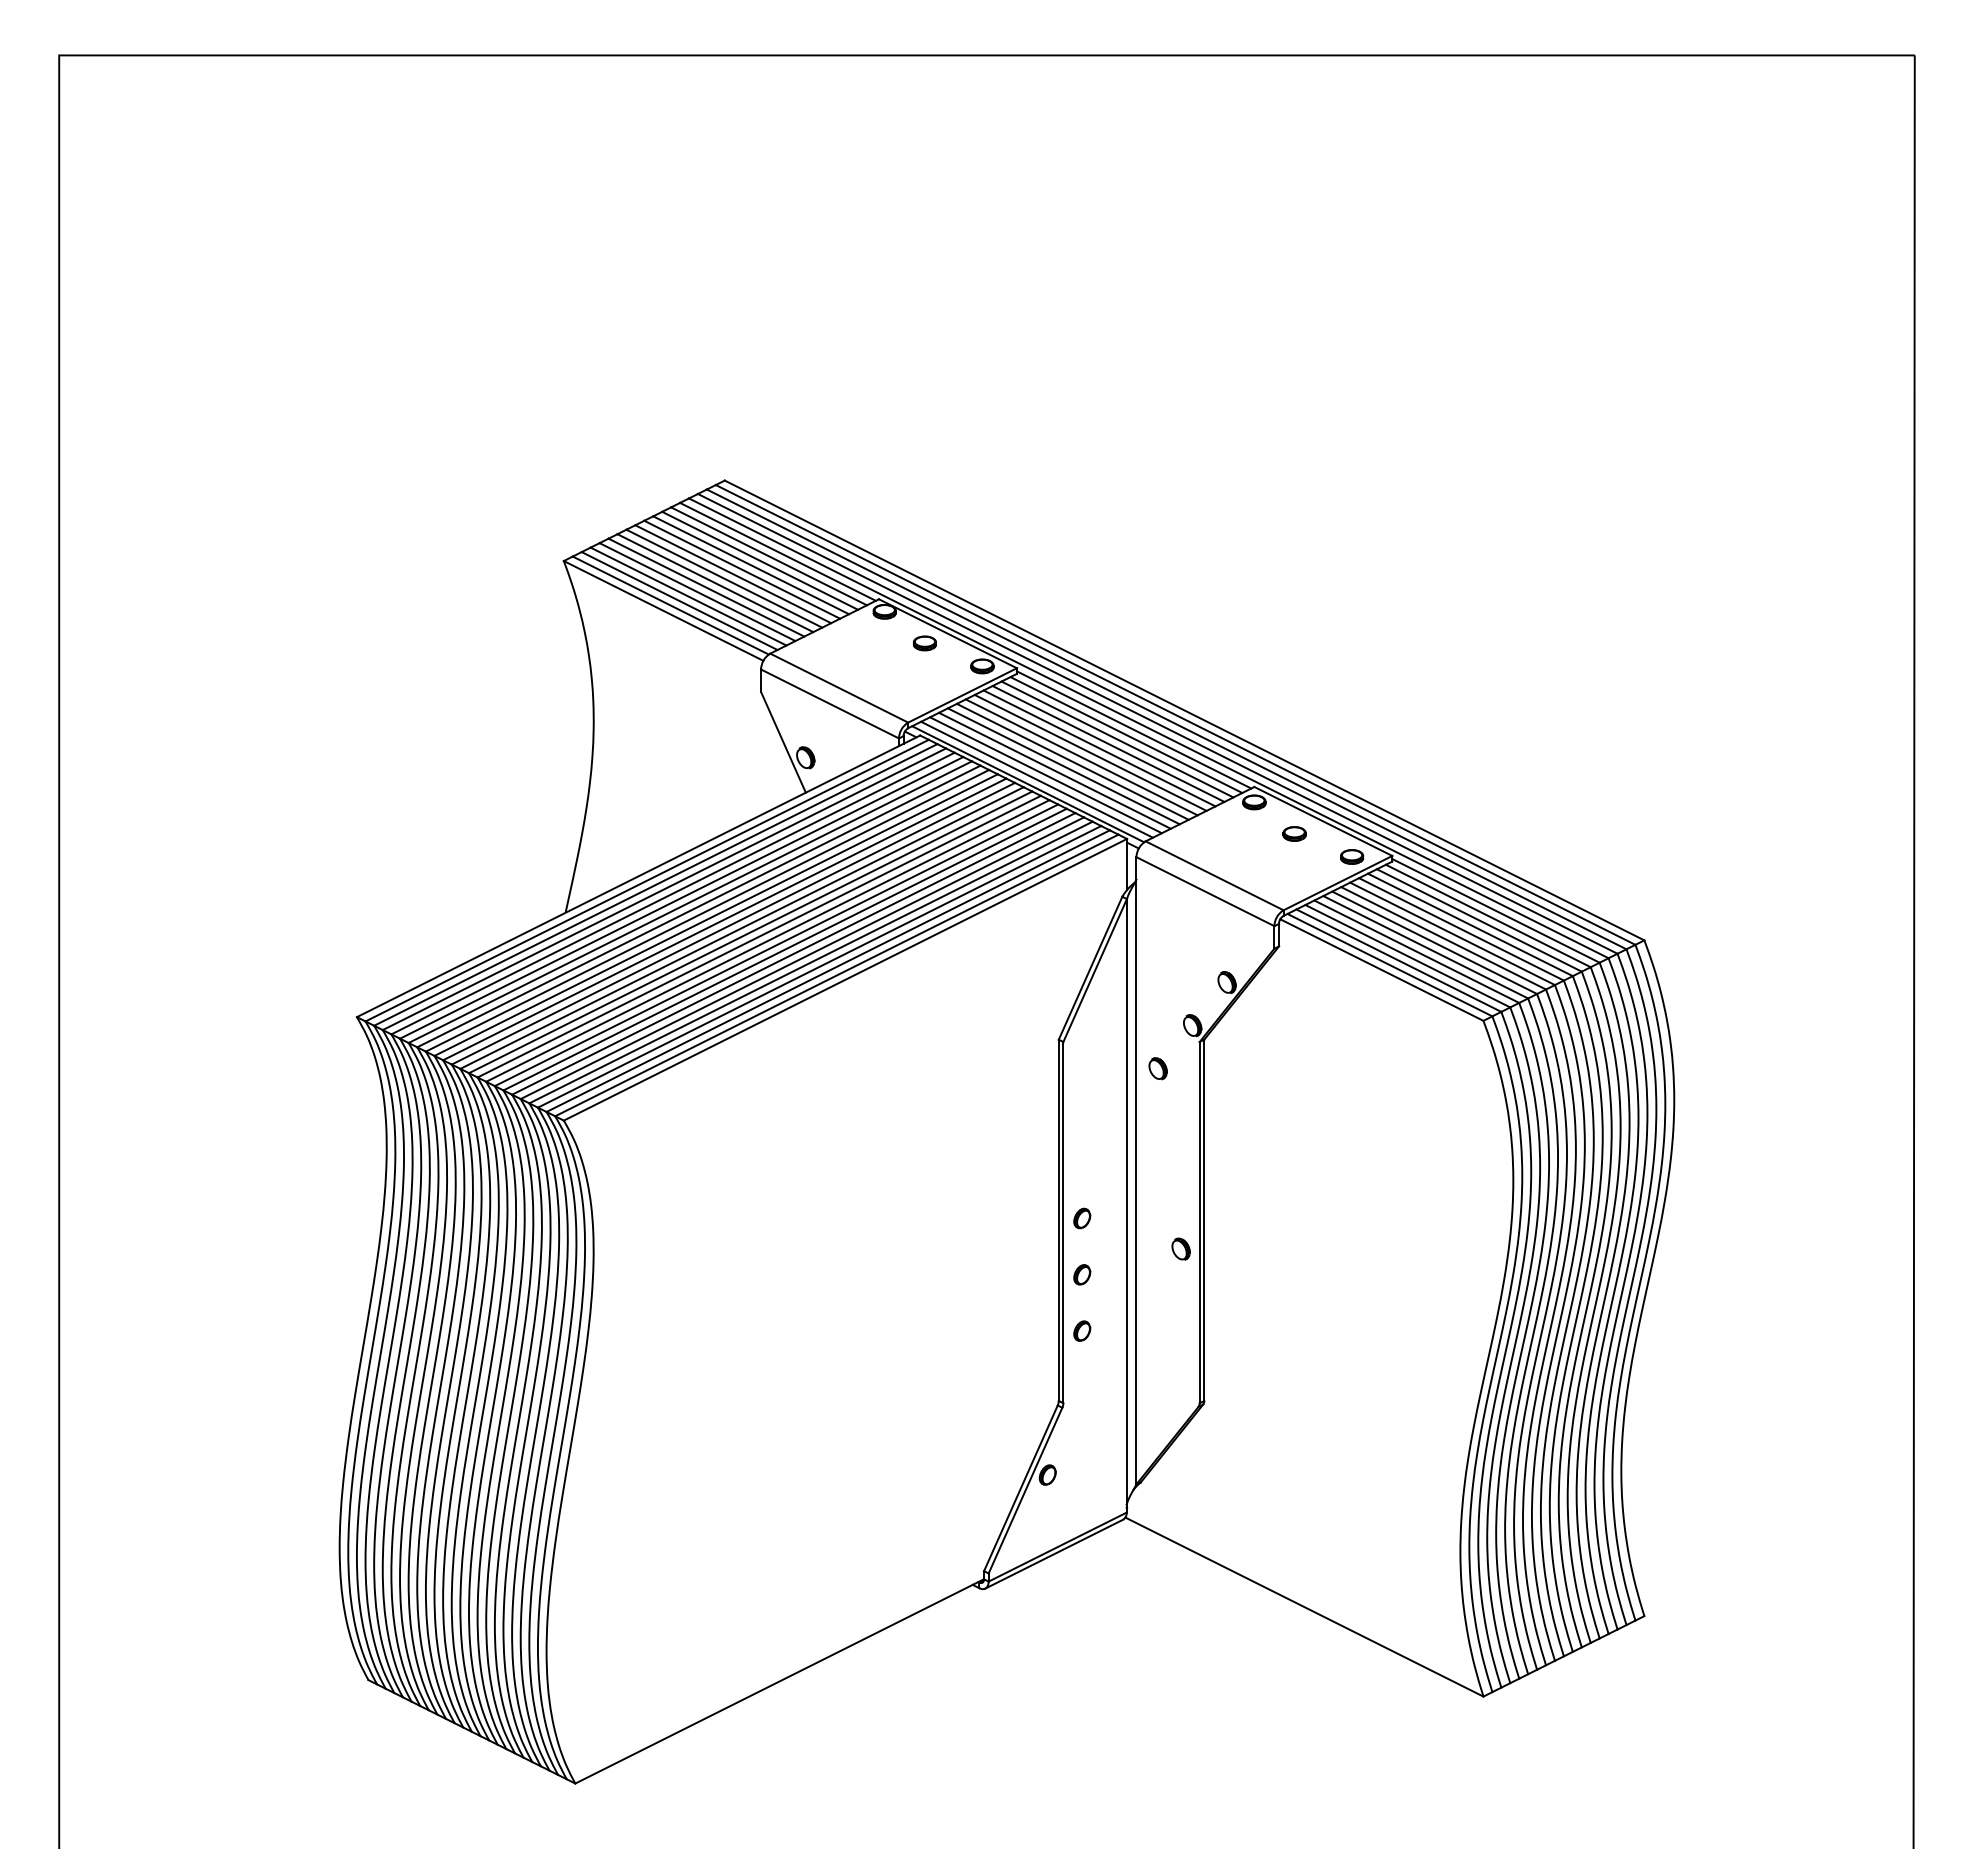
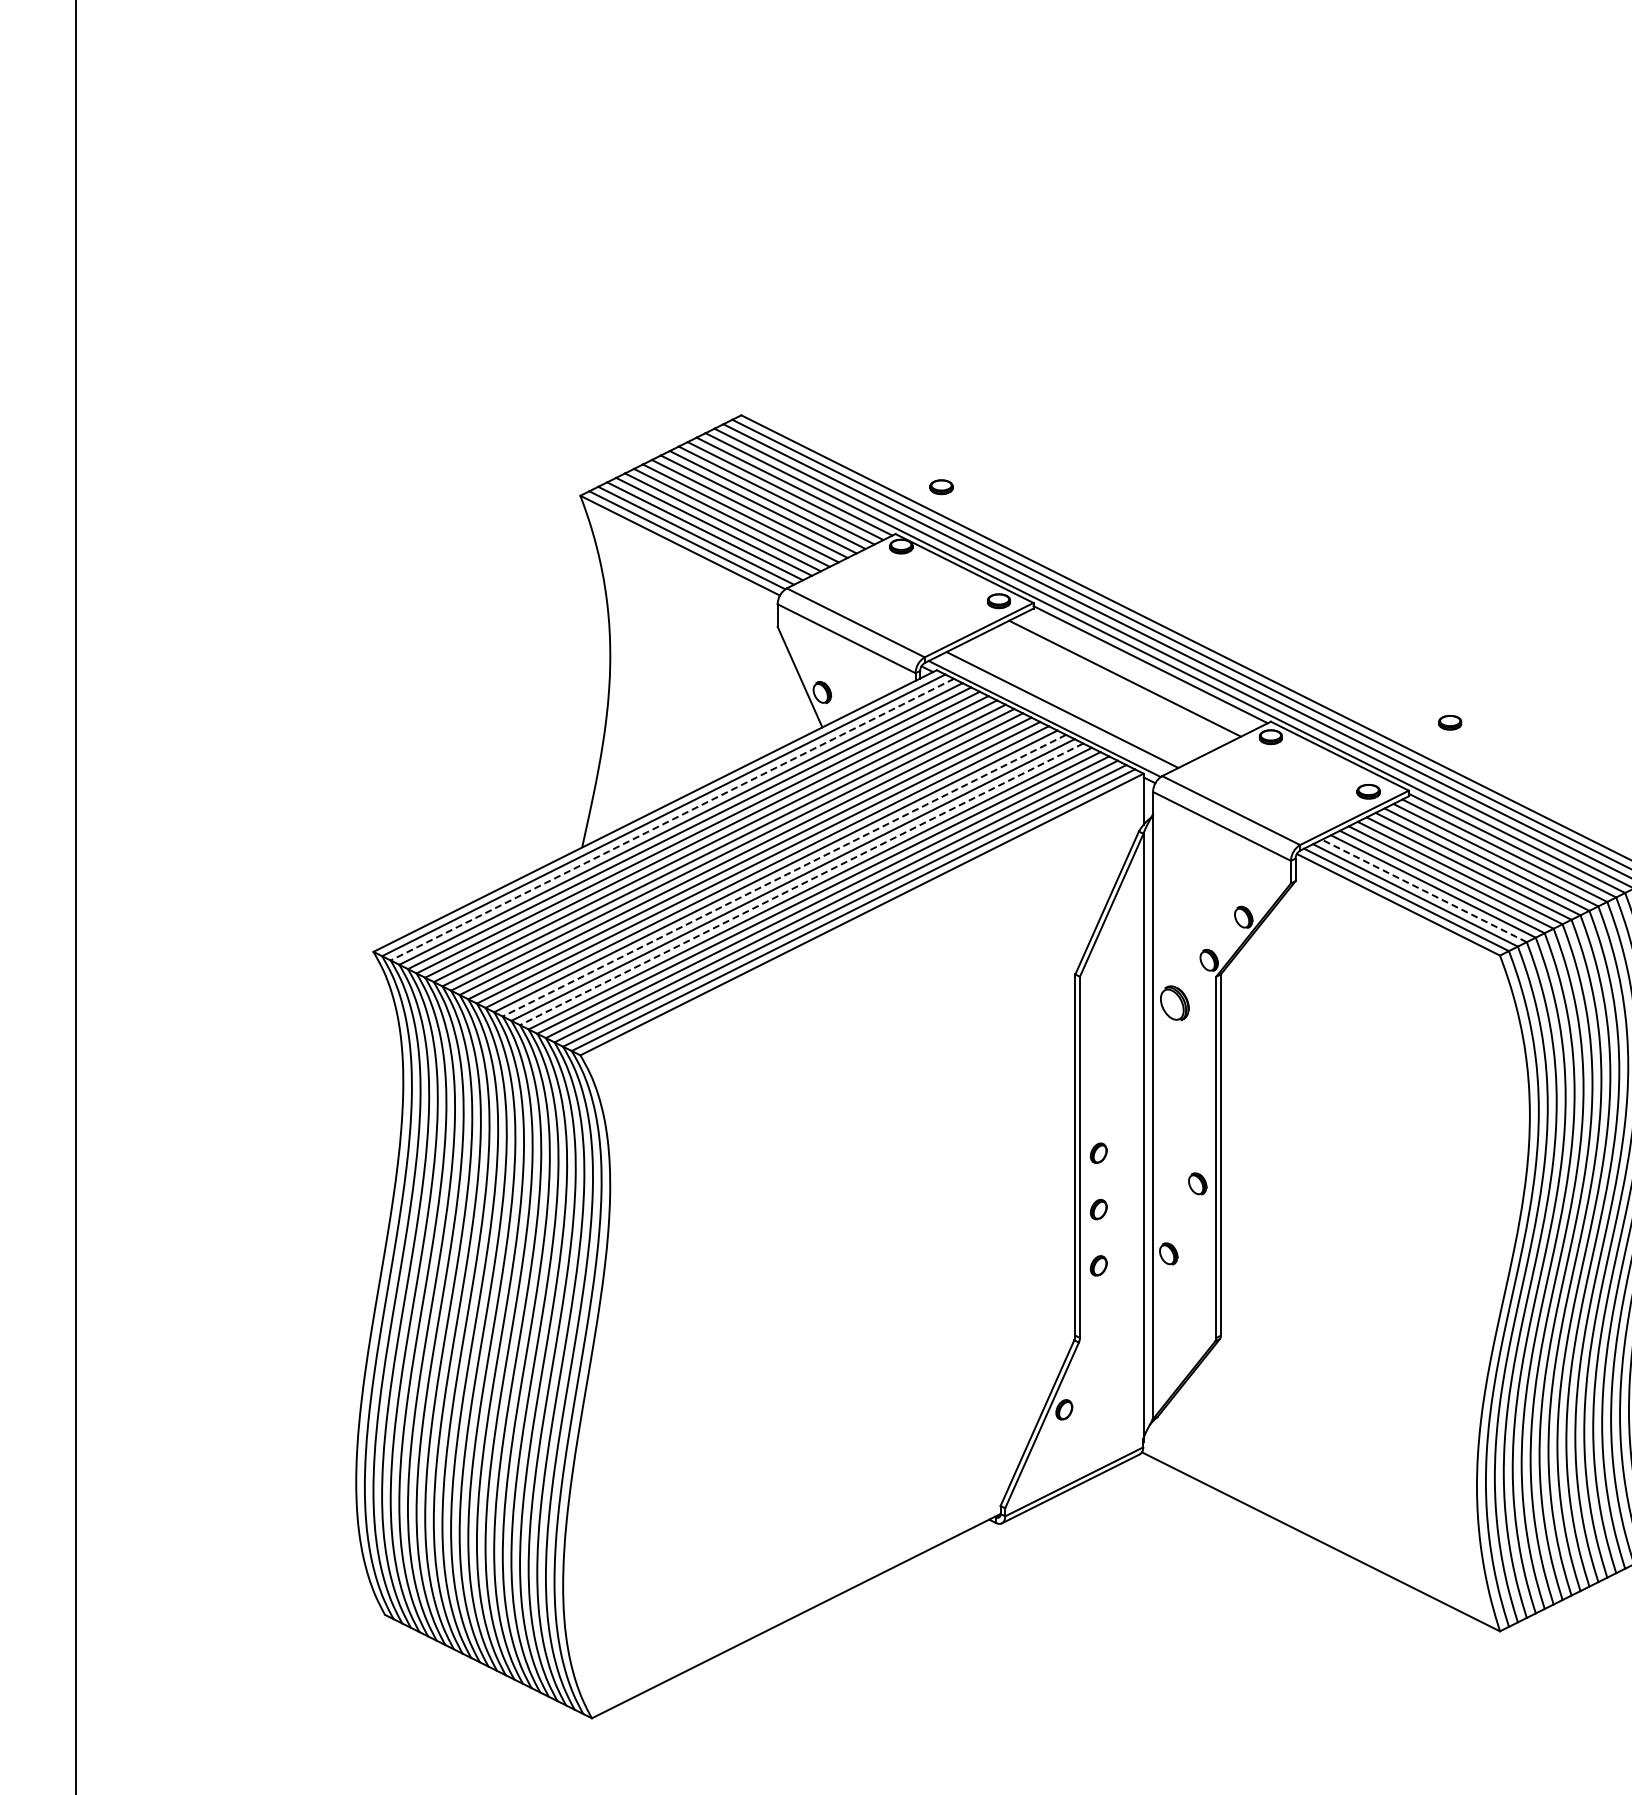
part: (924, 643) -> (941, 487), moved
line: (1126, 735) -> (1143, 670), removed
line: (1117, 739) -> (1134, 674), removed
line: (1099, 748) -> (1116, 683), removed
line: (1090, 752) -> (1107, 687), removed
line: (1081, 757) -> (1098, 692), removed
line: (1072, 761) -> (1089, 696), removed
line: (1063, 766) -> (1080, 701), removed
line: (1054, 770) -> (1071, 705), removed
line: (1036, 779) -> (1053, 714), removed
part: (1294, 833) -> (1450, 722), moved
line: (655, 884) -> (672, 819), solid -> dashed
line: (767, 940) -> (784, 875), solid -> dashed
line: (785, 949) -> (802, 884), solid -> dashed
line: (1407, 956) -> (1424, 891), solid -> dashed
part: (1157, 1068) -> (1174, 1003), size x1.6
part: (1151, 1318) -> (1168, 1253), added

